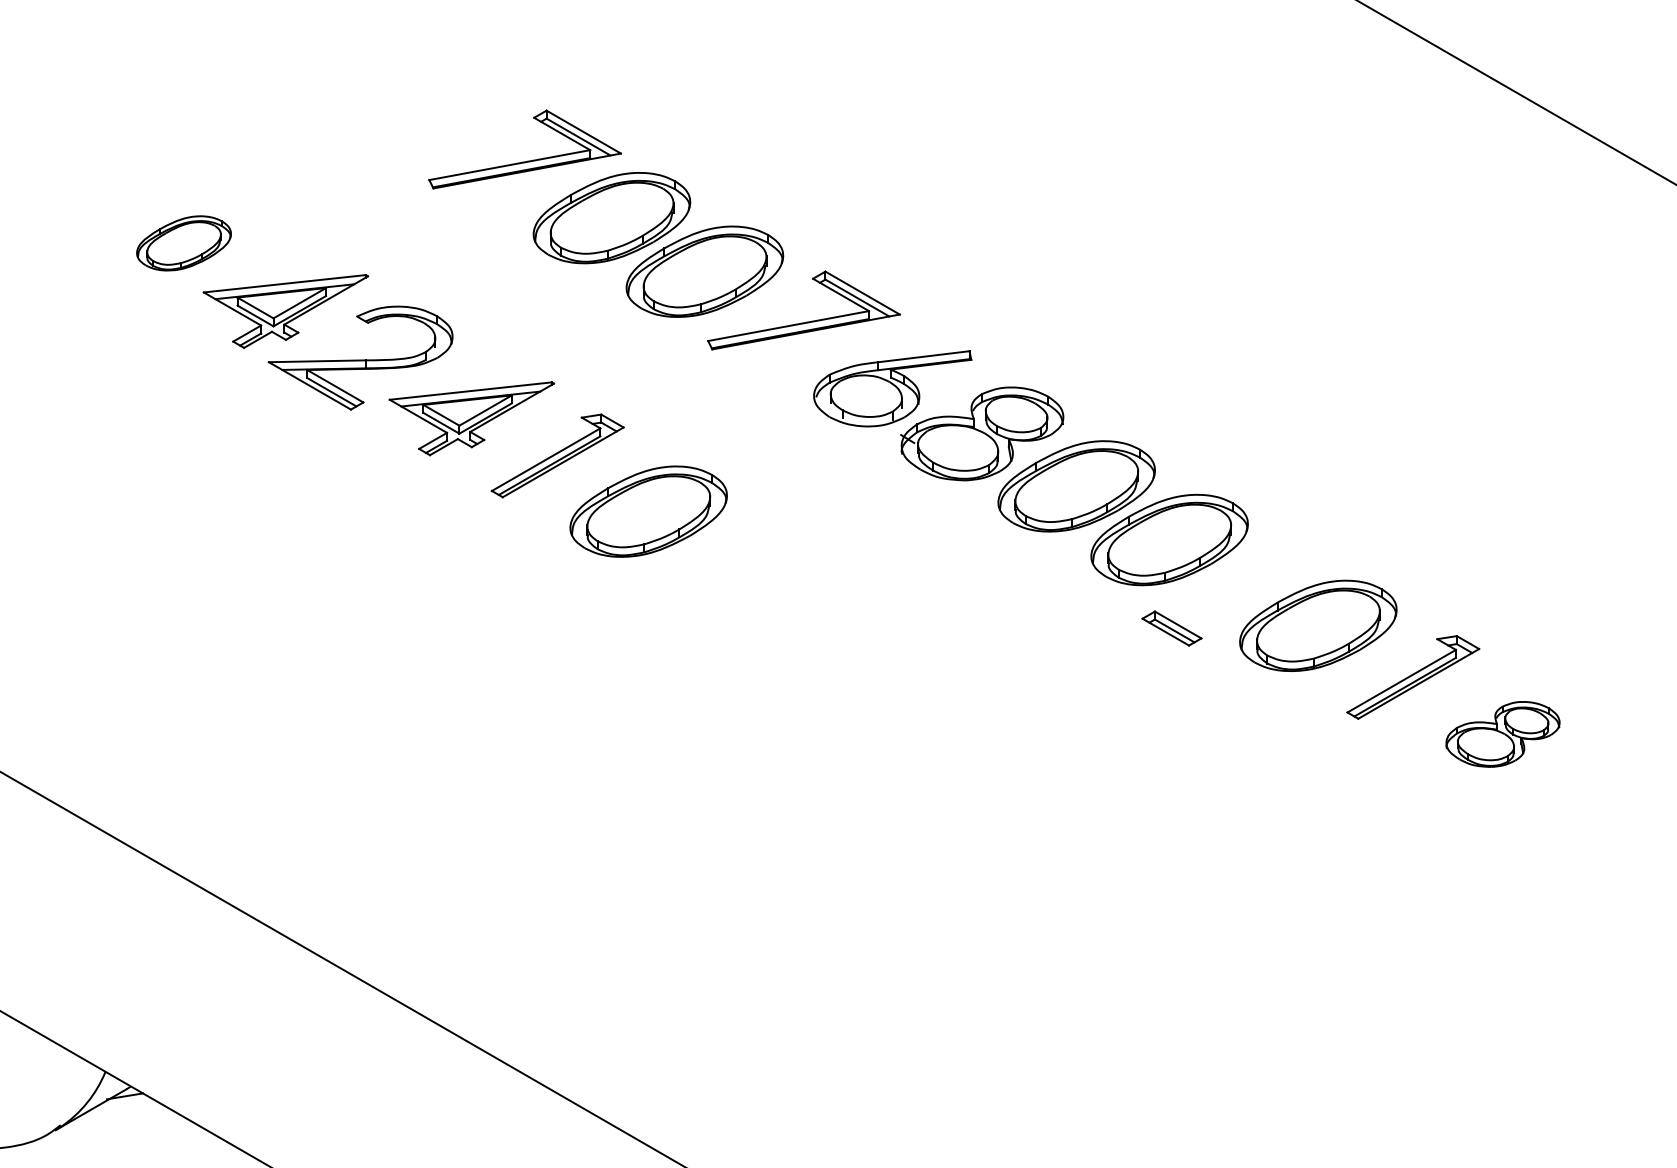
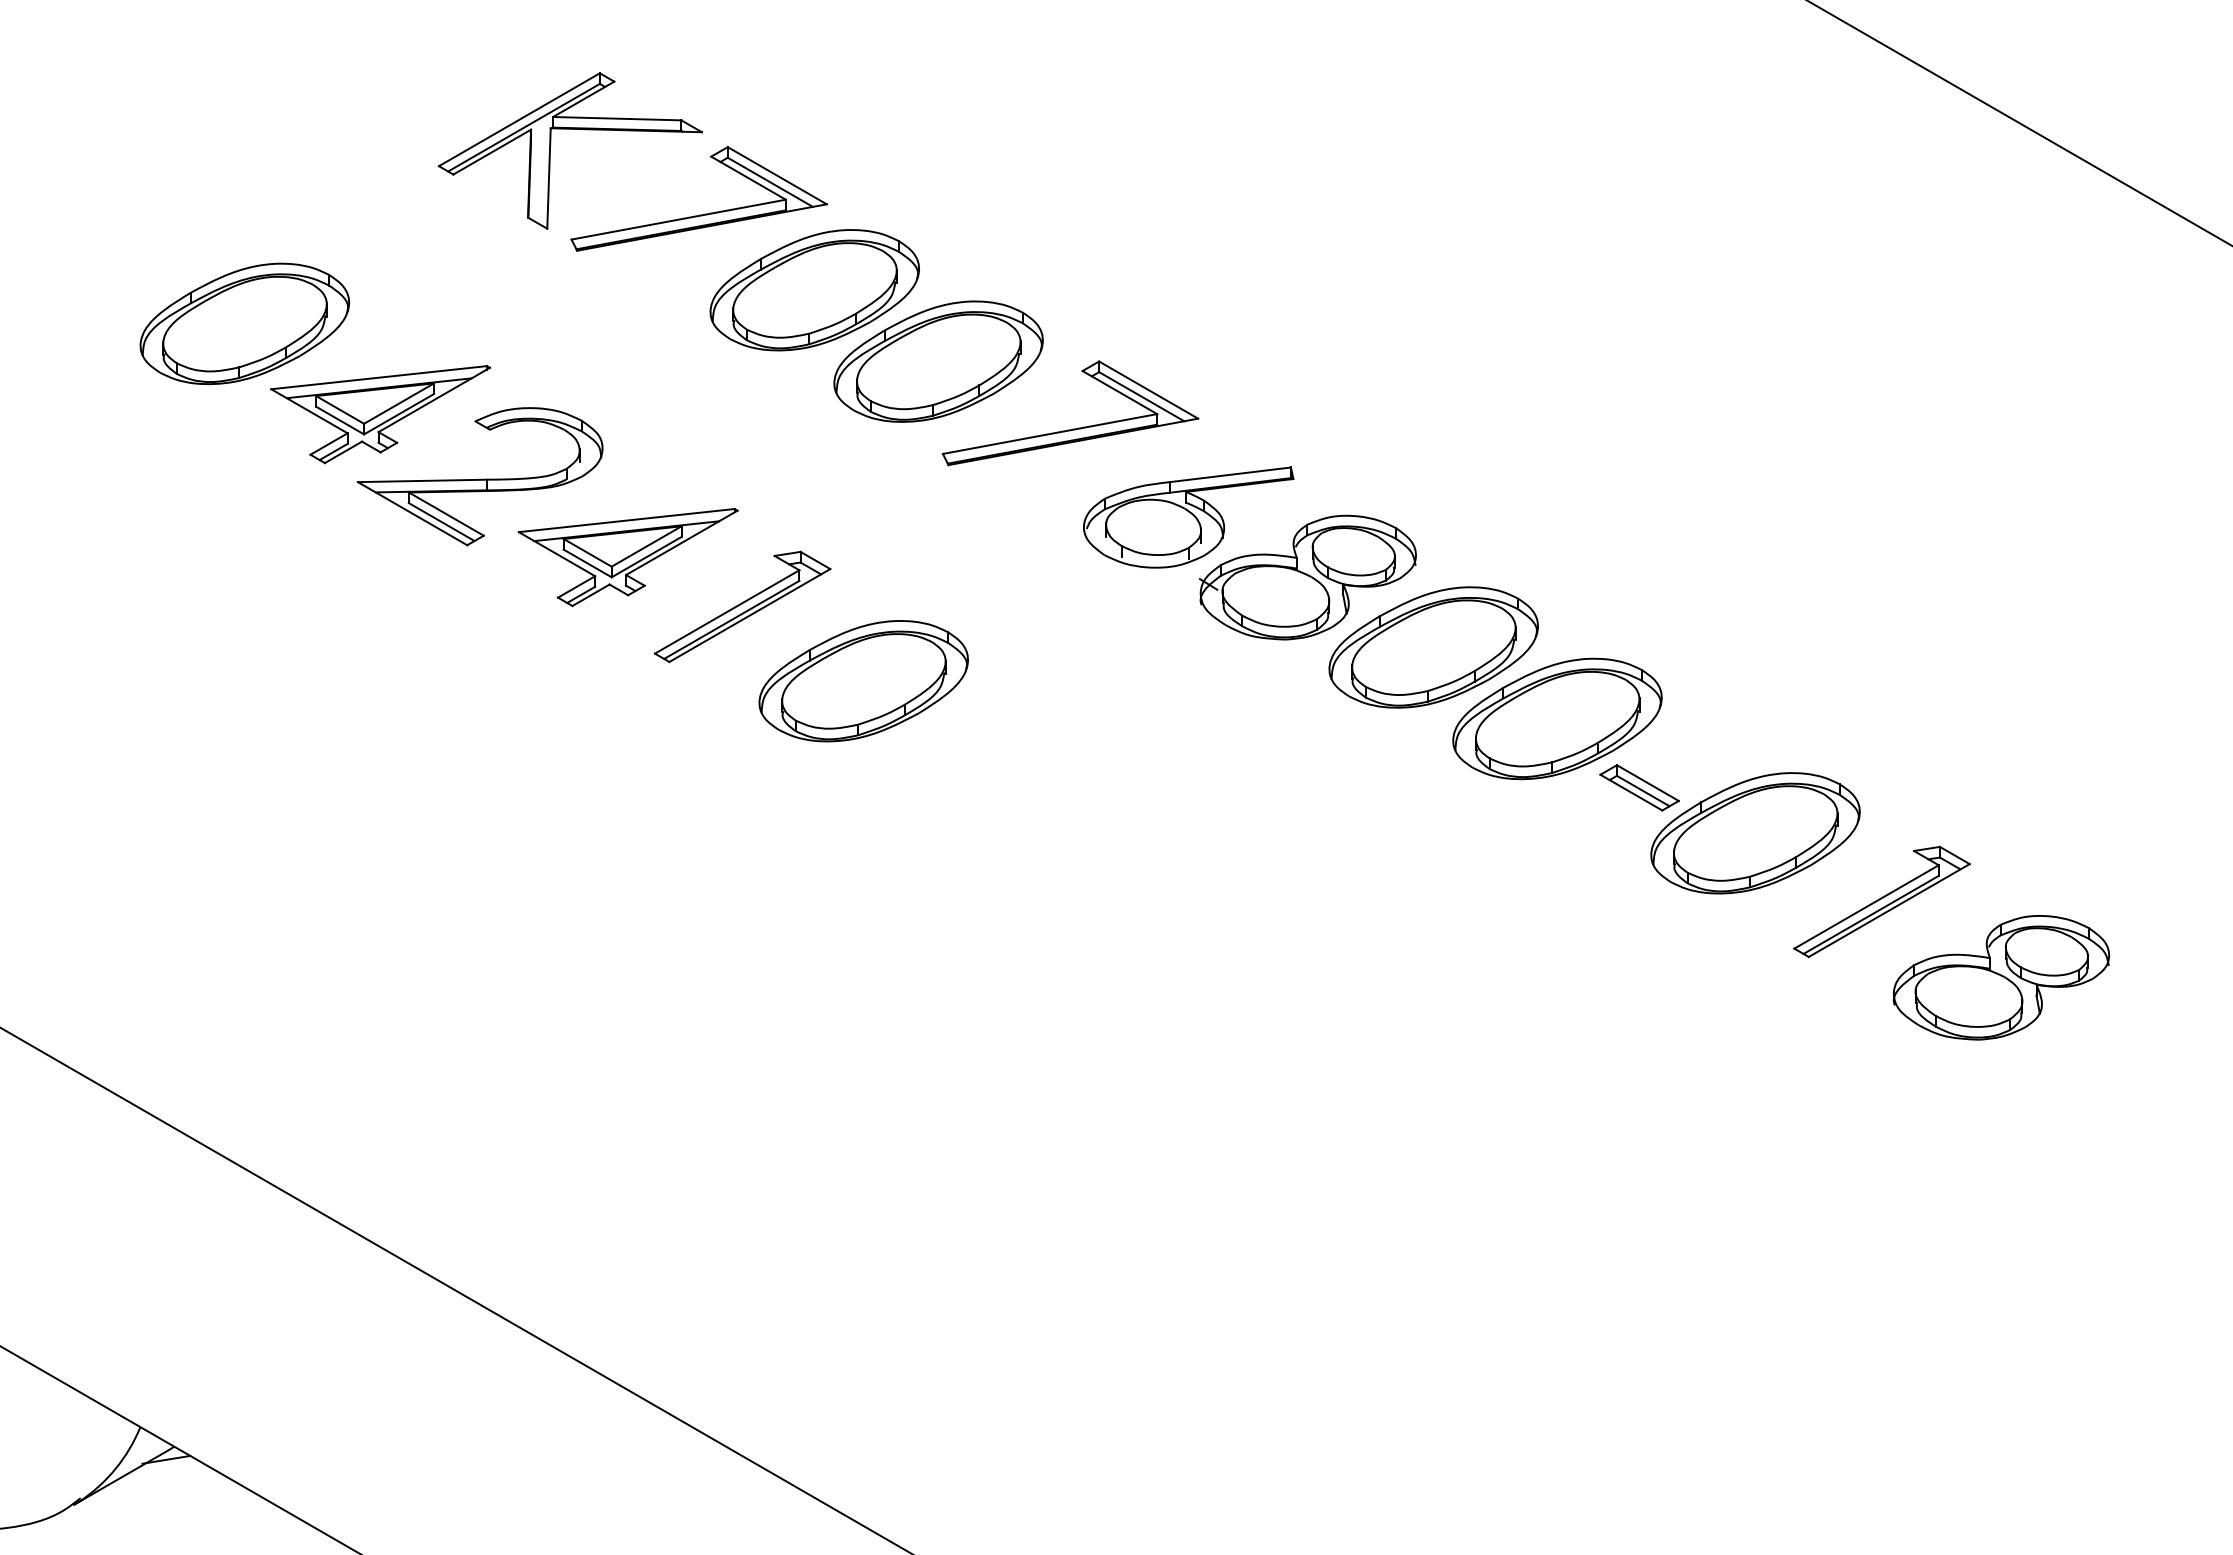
part: (414, 108) -> (551, 144), added
part: (183, 243) -> (244, 323), size x1.67
part: (1171, 628) -> (1639, 787), moved
part: (1503, 734) -> (2001, 977), size x1.43

